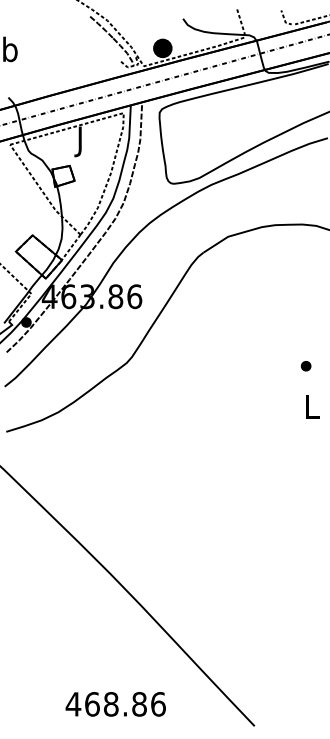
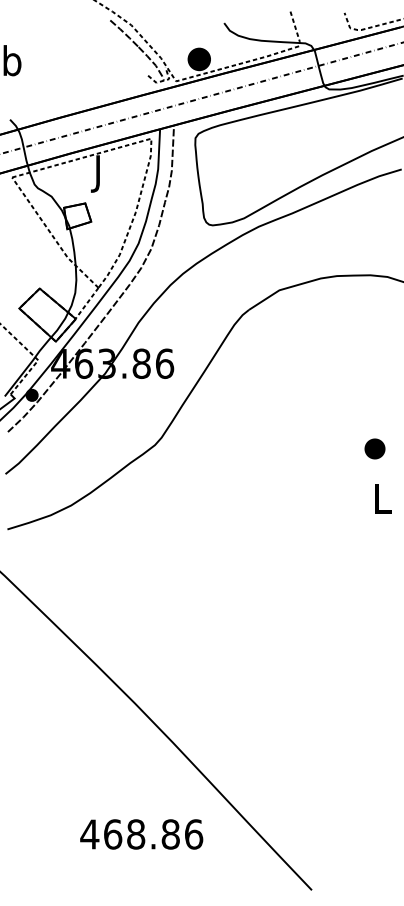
part: (305, 365) -> (374, 448), size x1.6
text: (115, 704) -> (141, 834), moved

